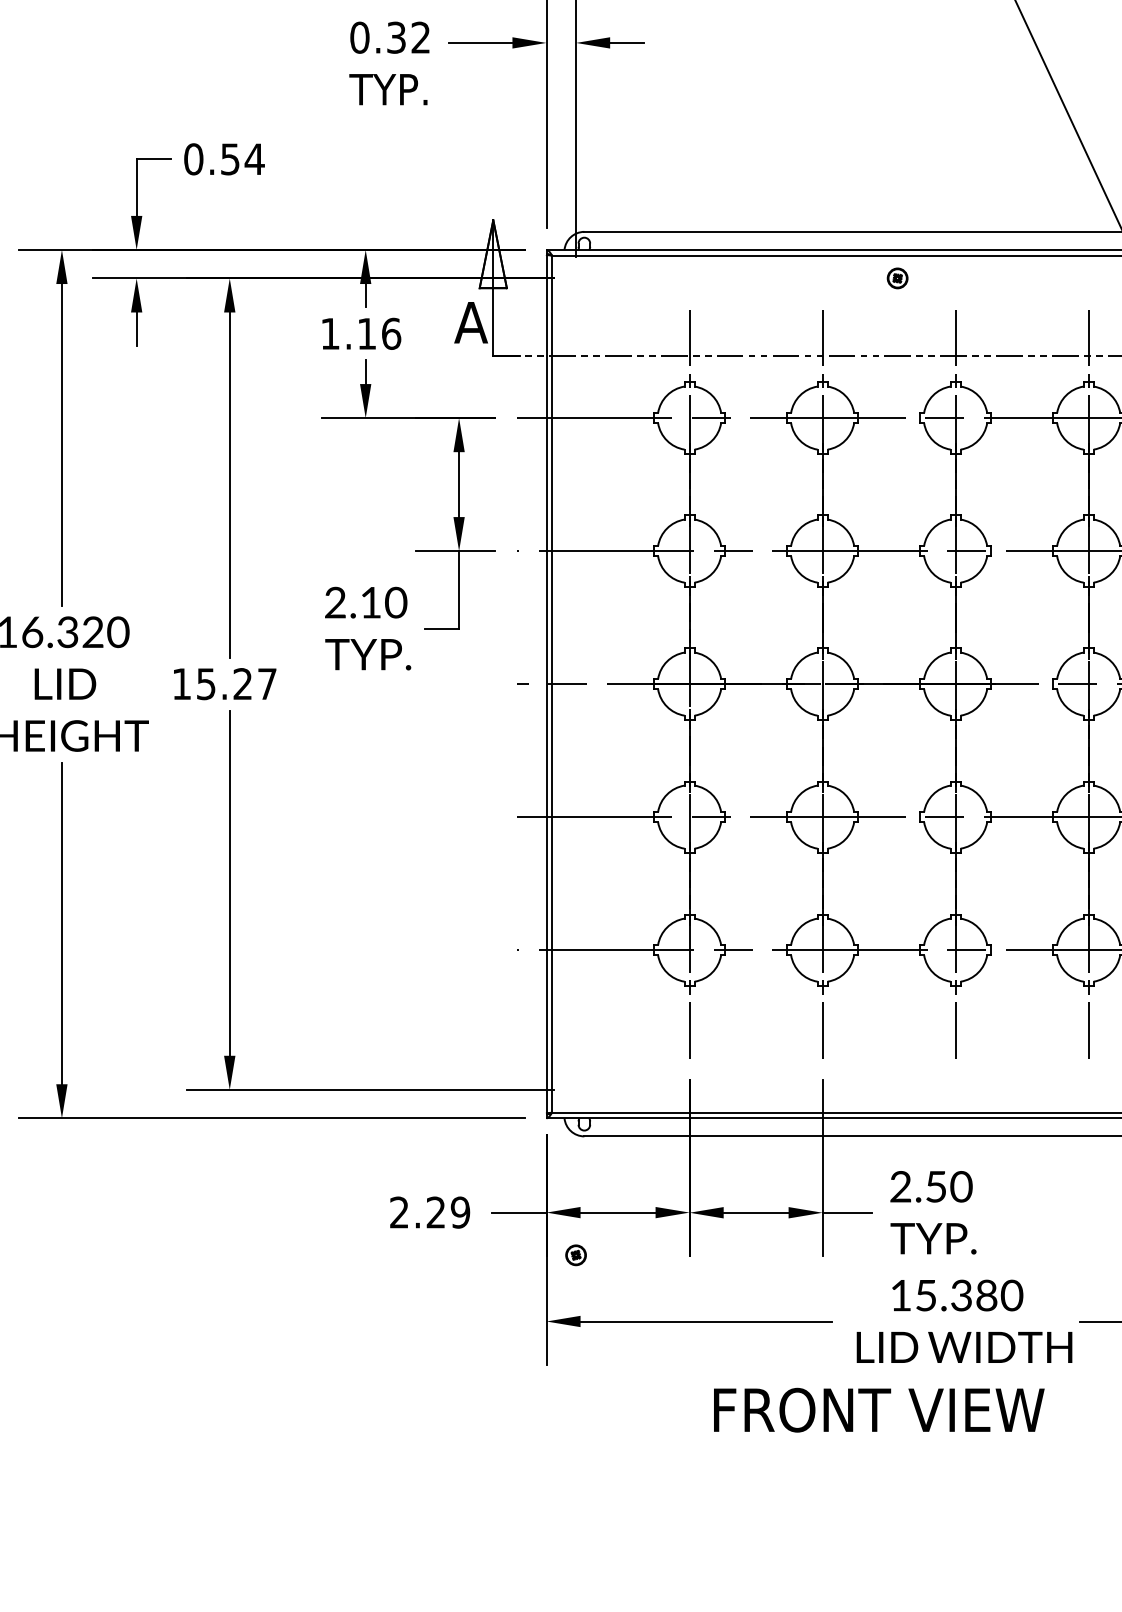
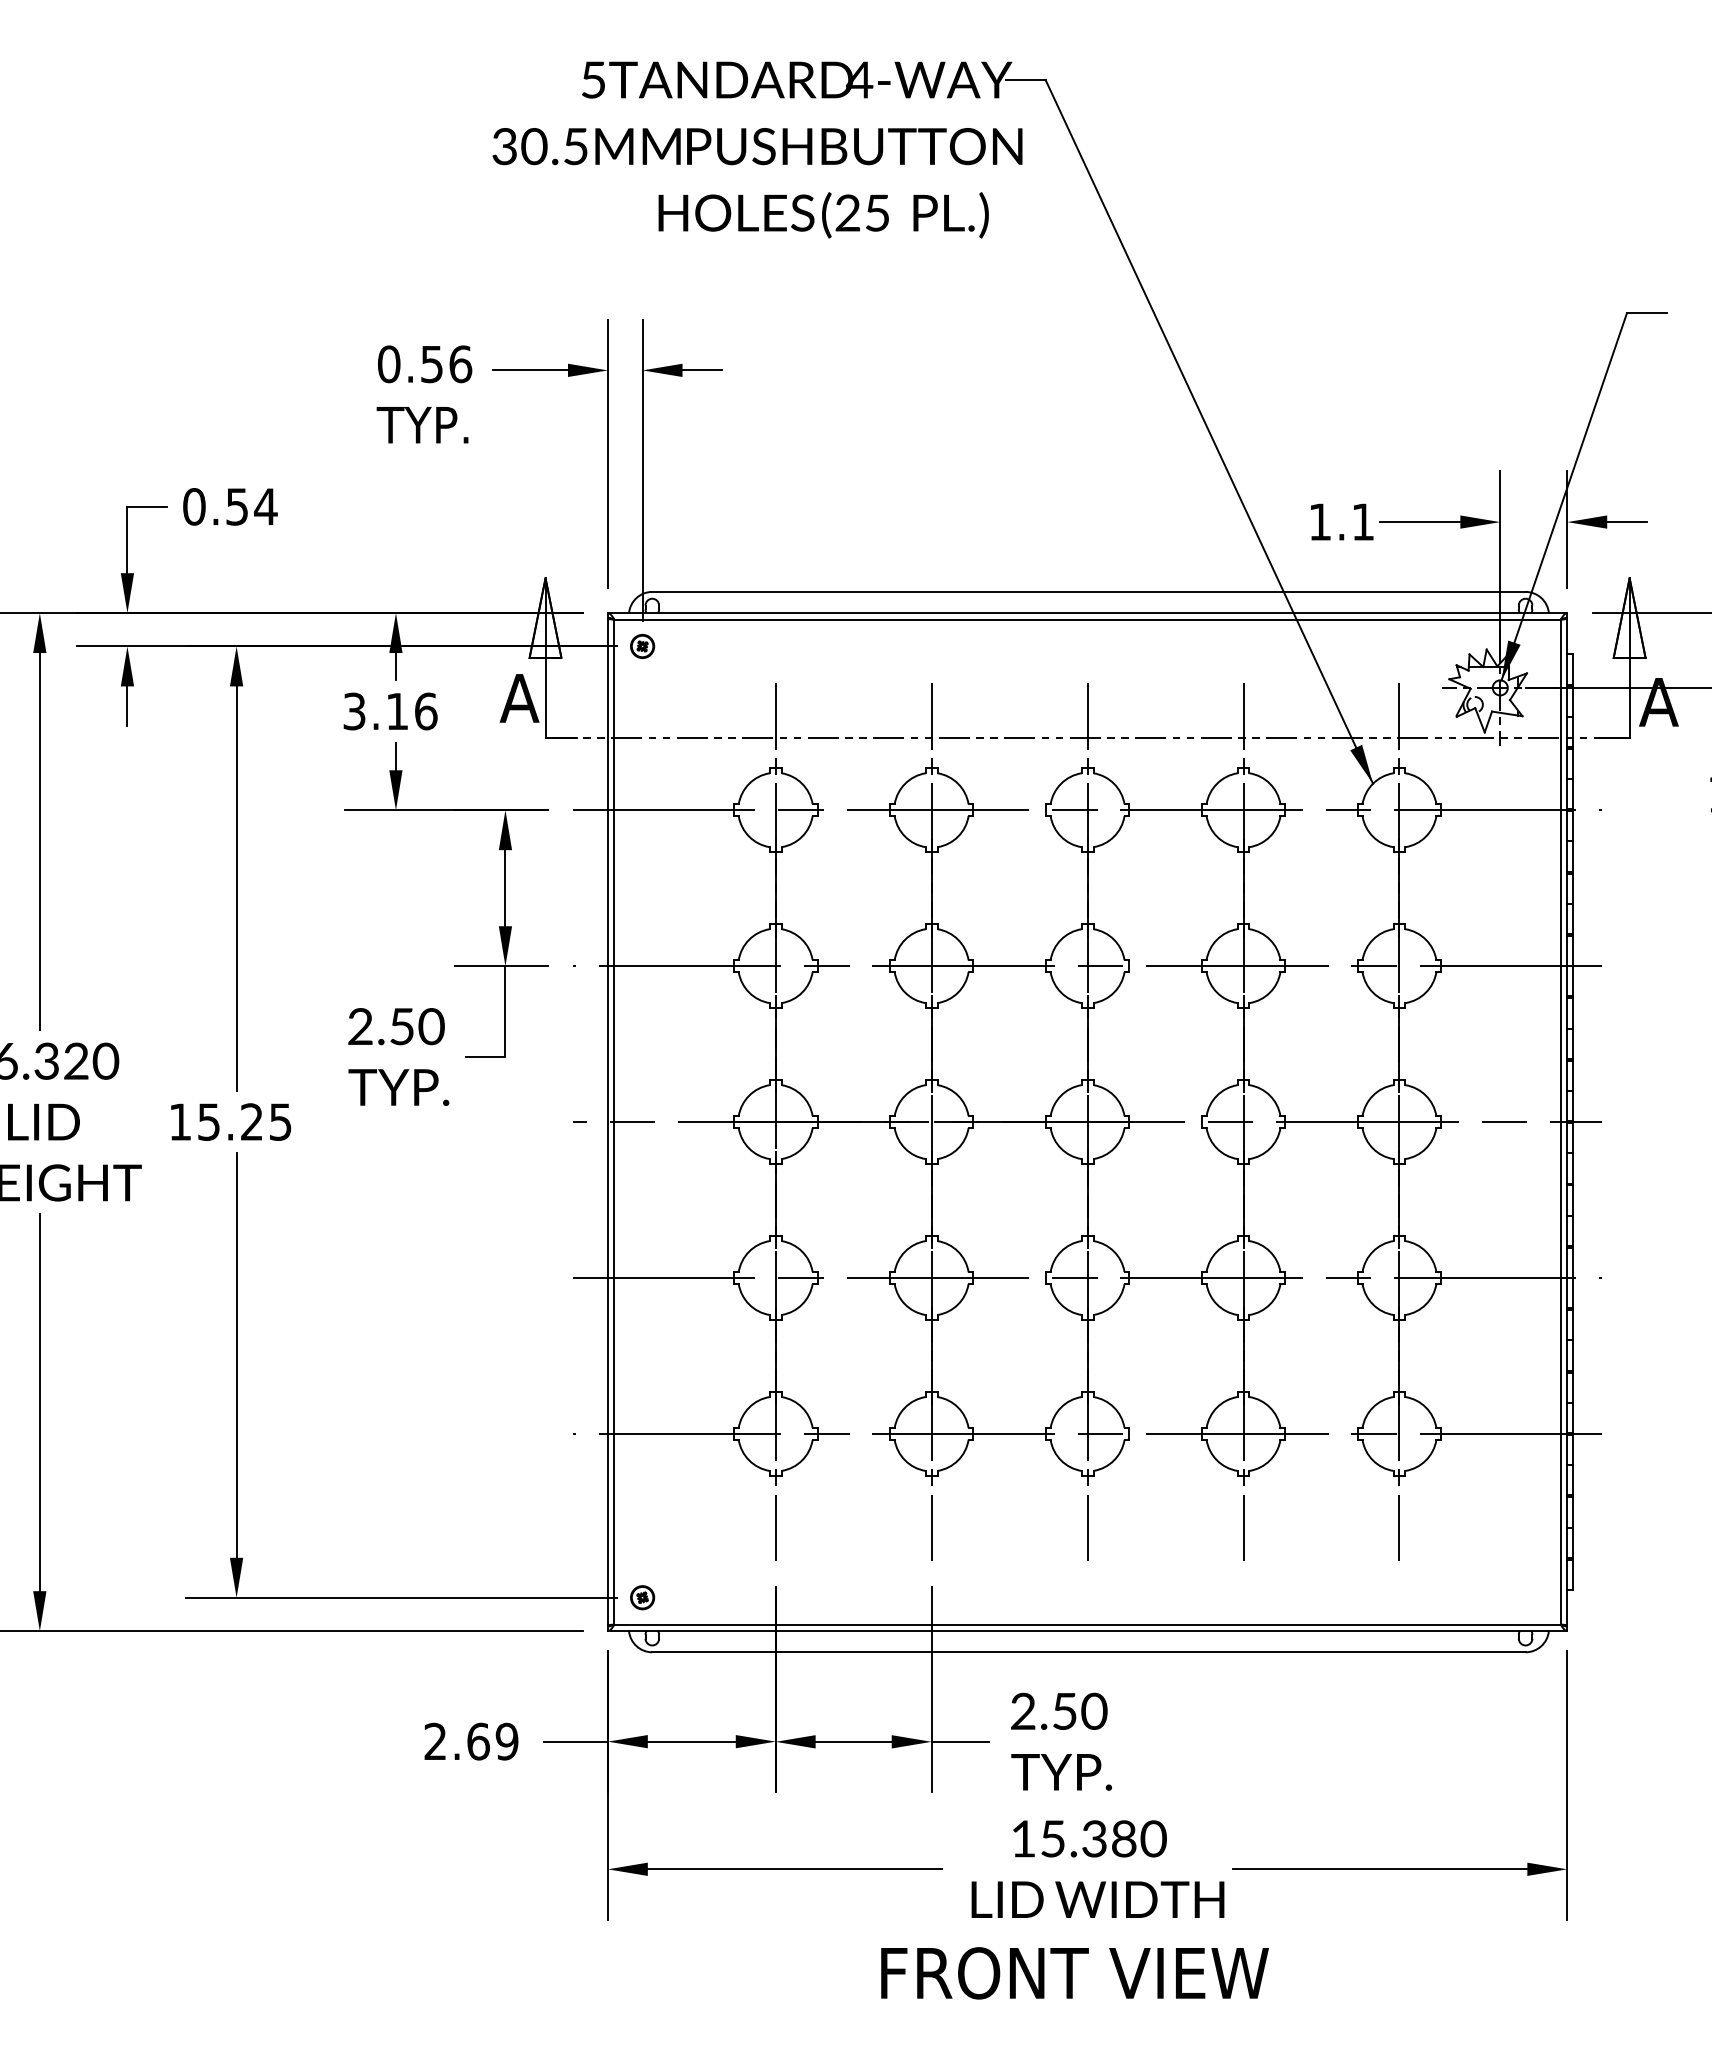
text: (408, 37) -> (446, 364), 0.32 -> 0.56
part: (897, 278) -> (642, 646), moved
text: (330, 333) -> (354, 711), 1.16 -> 3.16
text: (370, 602) -> (401, 1026), 2.10 -> 2.50
text: (267, 683) -> (280, 1121), 15.27 -> 15.25
text: (436, 1212) -> (478, 1741), 2.29 -> 2.69
part: (576, 1255) -> (642, 1597), moved
text: (878, 1410) -> (1074, 1973), moved

